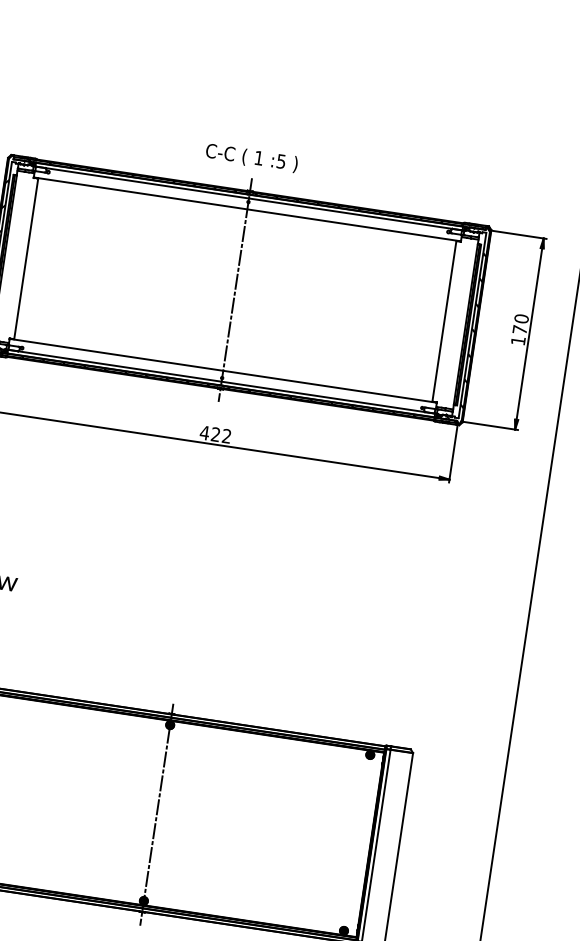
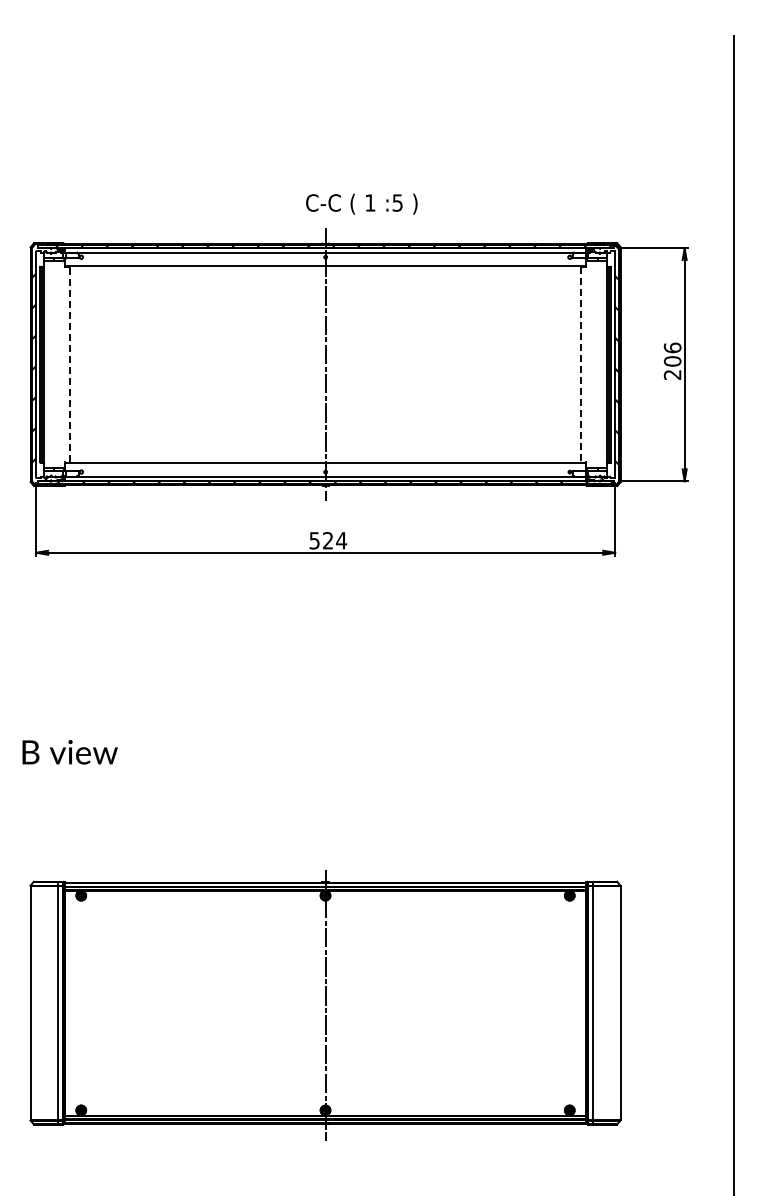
text: (251, 157) -> (361, 203), moved
line: (26, 258) -> (70, 364), solid -> dashed
line: (444, 321) -> (580, 364), solid -> dashed
text: (519, 329) -> (672, 360), 170 -> 206
text: (216, 434) -> (328, 540), 422 -> 524

